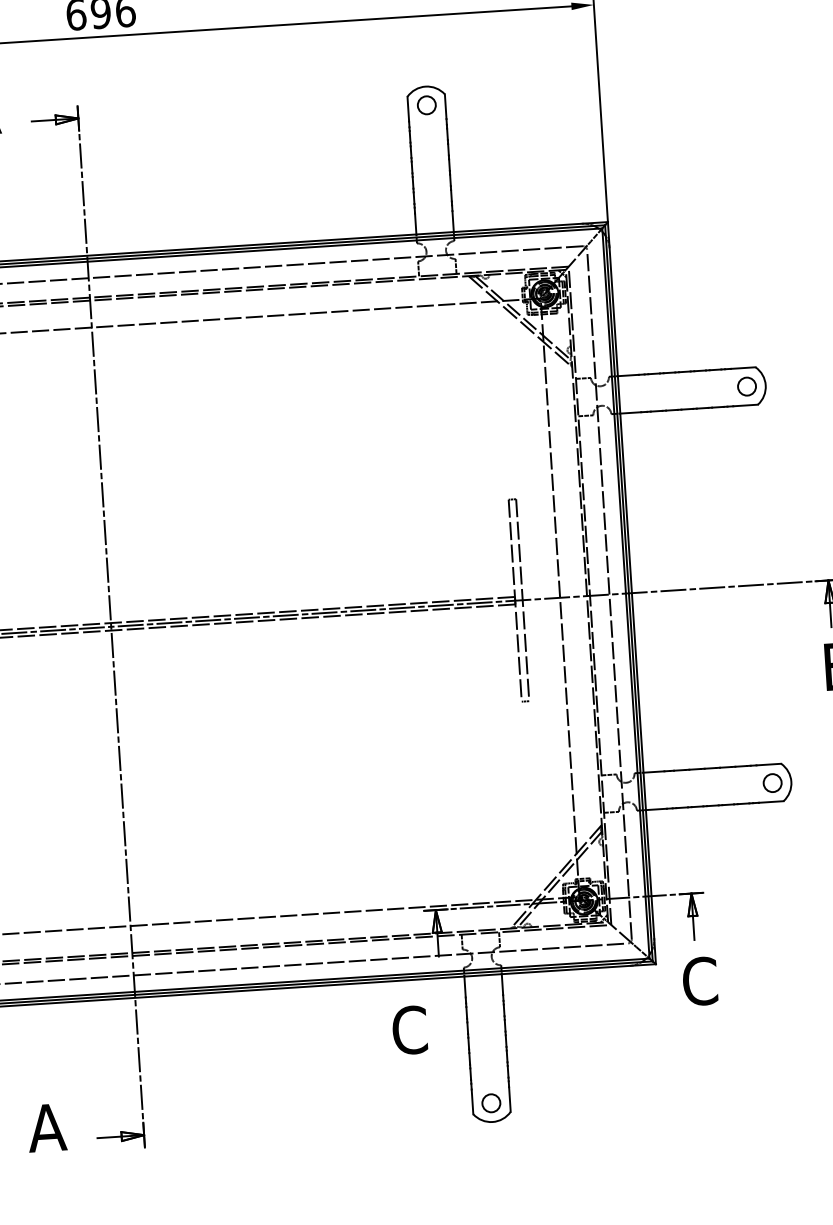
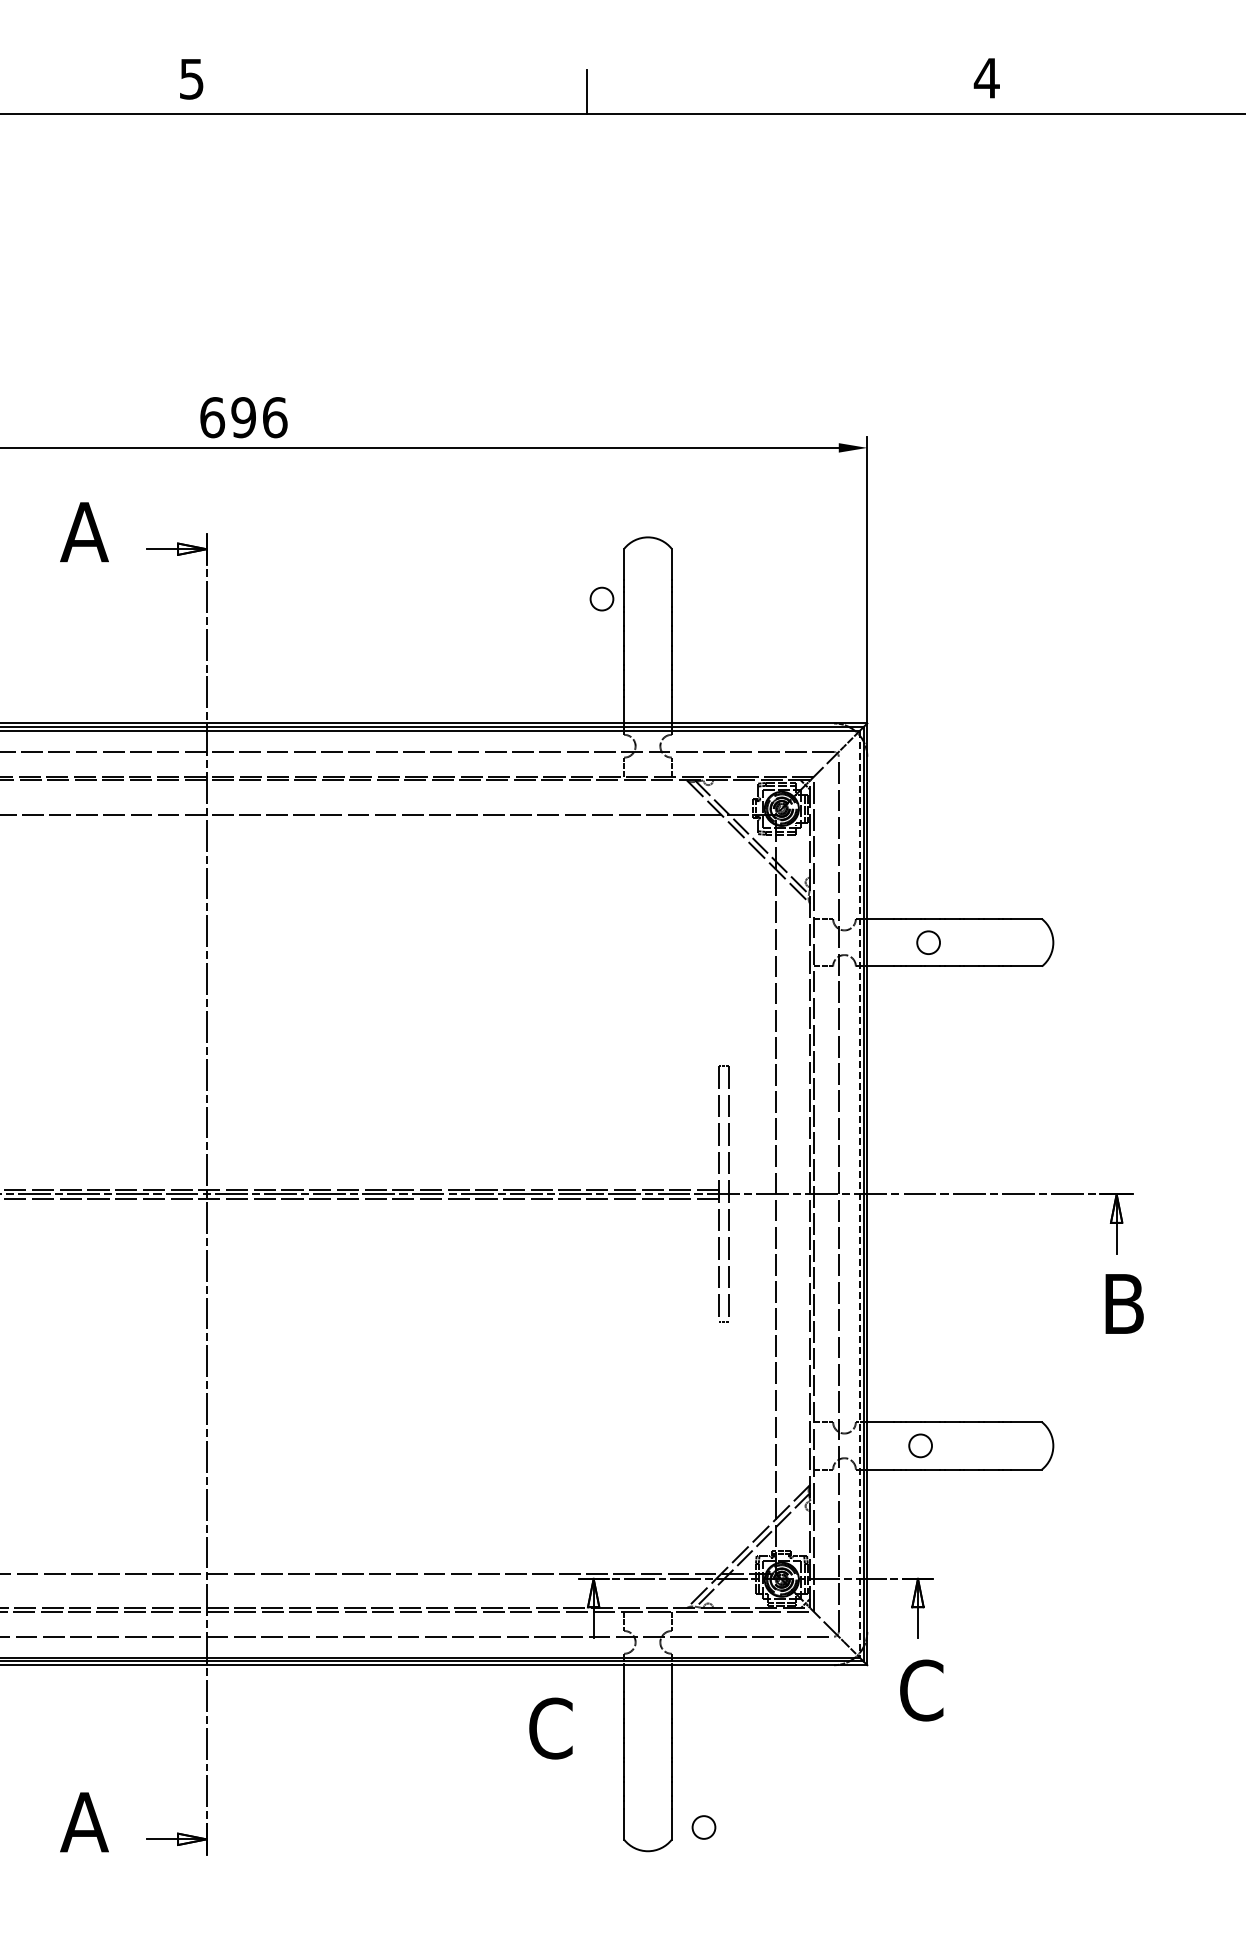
circle: (426, 104) -> (601, 598), moved
circle: (746, 386) -> (928, 942), moved
line: (625, 593) -> (859, 1194), solid -> dashed
circle: (772, 782) -> (920, 1445), moved
circle: (490, 1103) -> (703, 1827), moved

